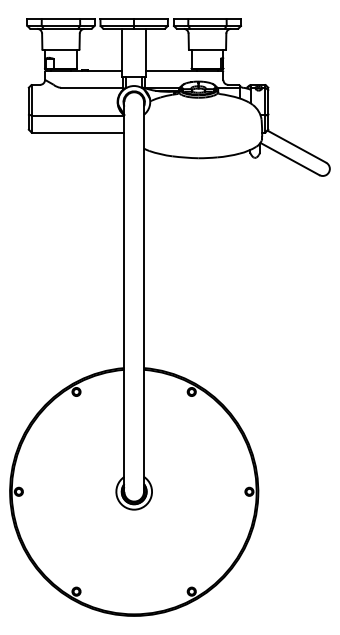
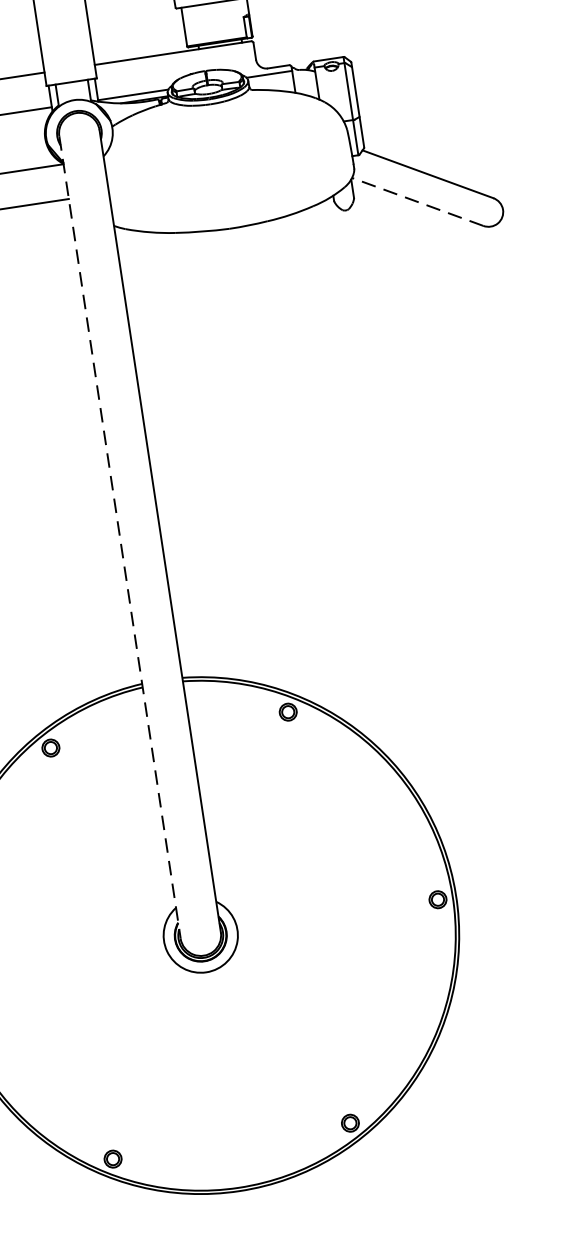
line: (289, 159) -> (417, 203), solid -> dashed
line: (124, 296) -> (119, 536), solid -> dashed

